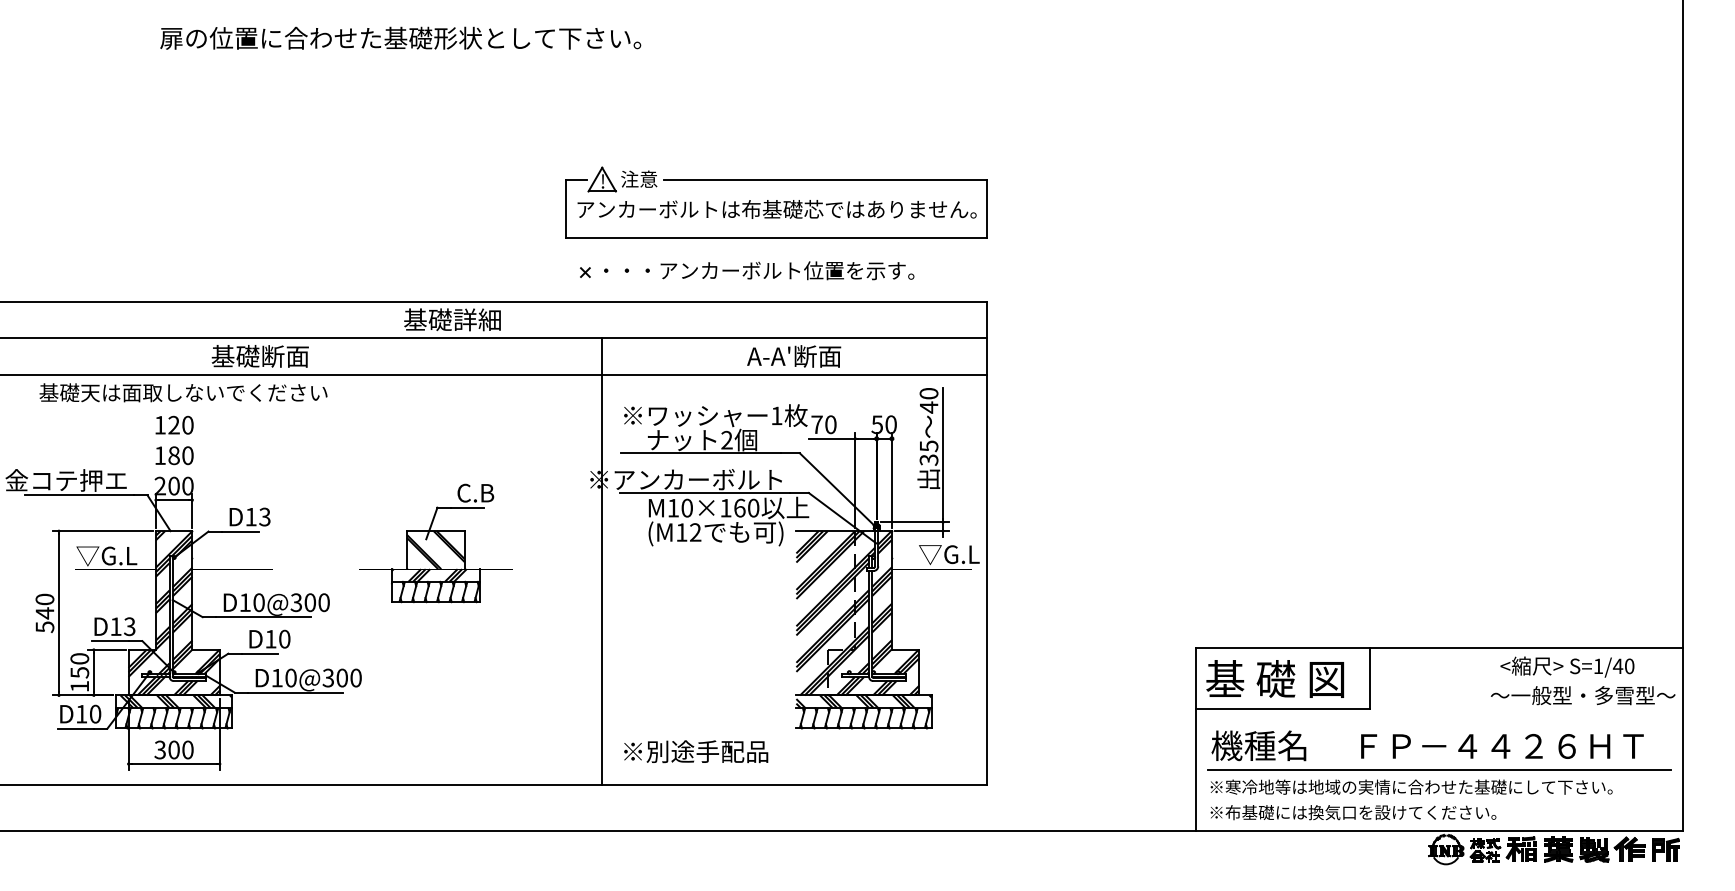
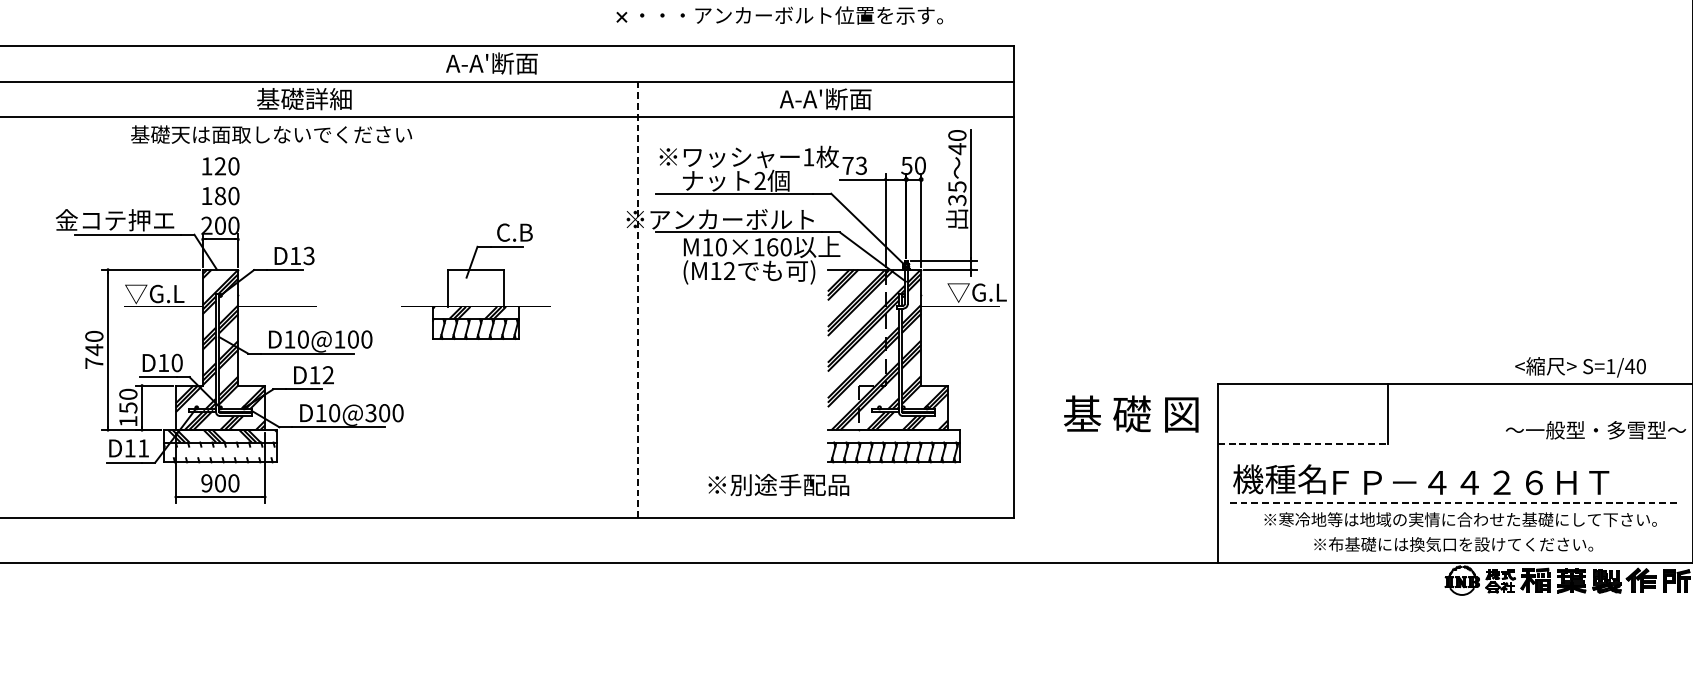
text: (452, 319) -> (492, 63), 基礎詳細 -> A-A'断面
text: (284, 356) -> (328, 99), 基礎断面 -> 基礎詳細
text: (183, 392) -> (271, 134), moved
text: (830, 424) -> (861, 165), 70 -> 73
hatch: (435, 550) -> (475, 288), removed
line: (602, 561) -> (638, 299), solid -> dashed
text: (295, 602) -> (338, 339), D10@300 -> D10@100
text: (44, 626) -> (93, 362), 540 -> 740
text: (129, 626) -> (176, 362), D13 -> D10
text: (284, 639) -> (328, 375), D10 -> D12
text: (1567, 666) -> (1580, 366), moved
text: (1275, 678) -> (1131, 413), moved
hatch: (863, 701) -> (893, 436), removed
line: (1283, 709) -> (1303, 443), solid -> dashed
text: (95, 713) -> (143, 447), D10 -> D11
hatch: (173, 718) -> (219, 452), removed
text: (1502, 746) -> (1471, 482), moved
text: (159, 749) -> (206, 482), 300 -> 900
text: (696, 751) -> (779, 484), moved
line: (1439, 770) -> (1455, 503), solid -> dashed
text: (1411, 786) -> (1460, 518), moved
text: (1353, 812) -> (1453, 544), moved

